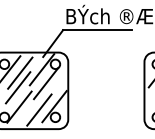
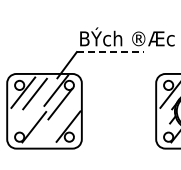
line: (97, 30) -> (110, 52), solid -> dashed
line: (17, 87) -> (32, 108), removed
line: (39, 109) -> (53, 129), removed

